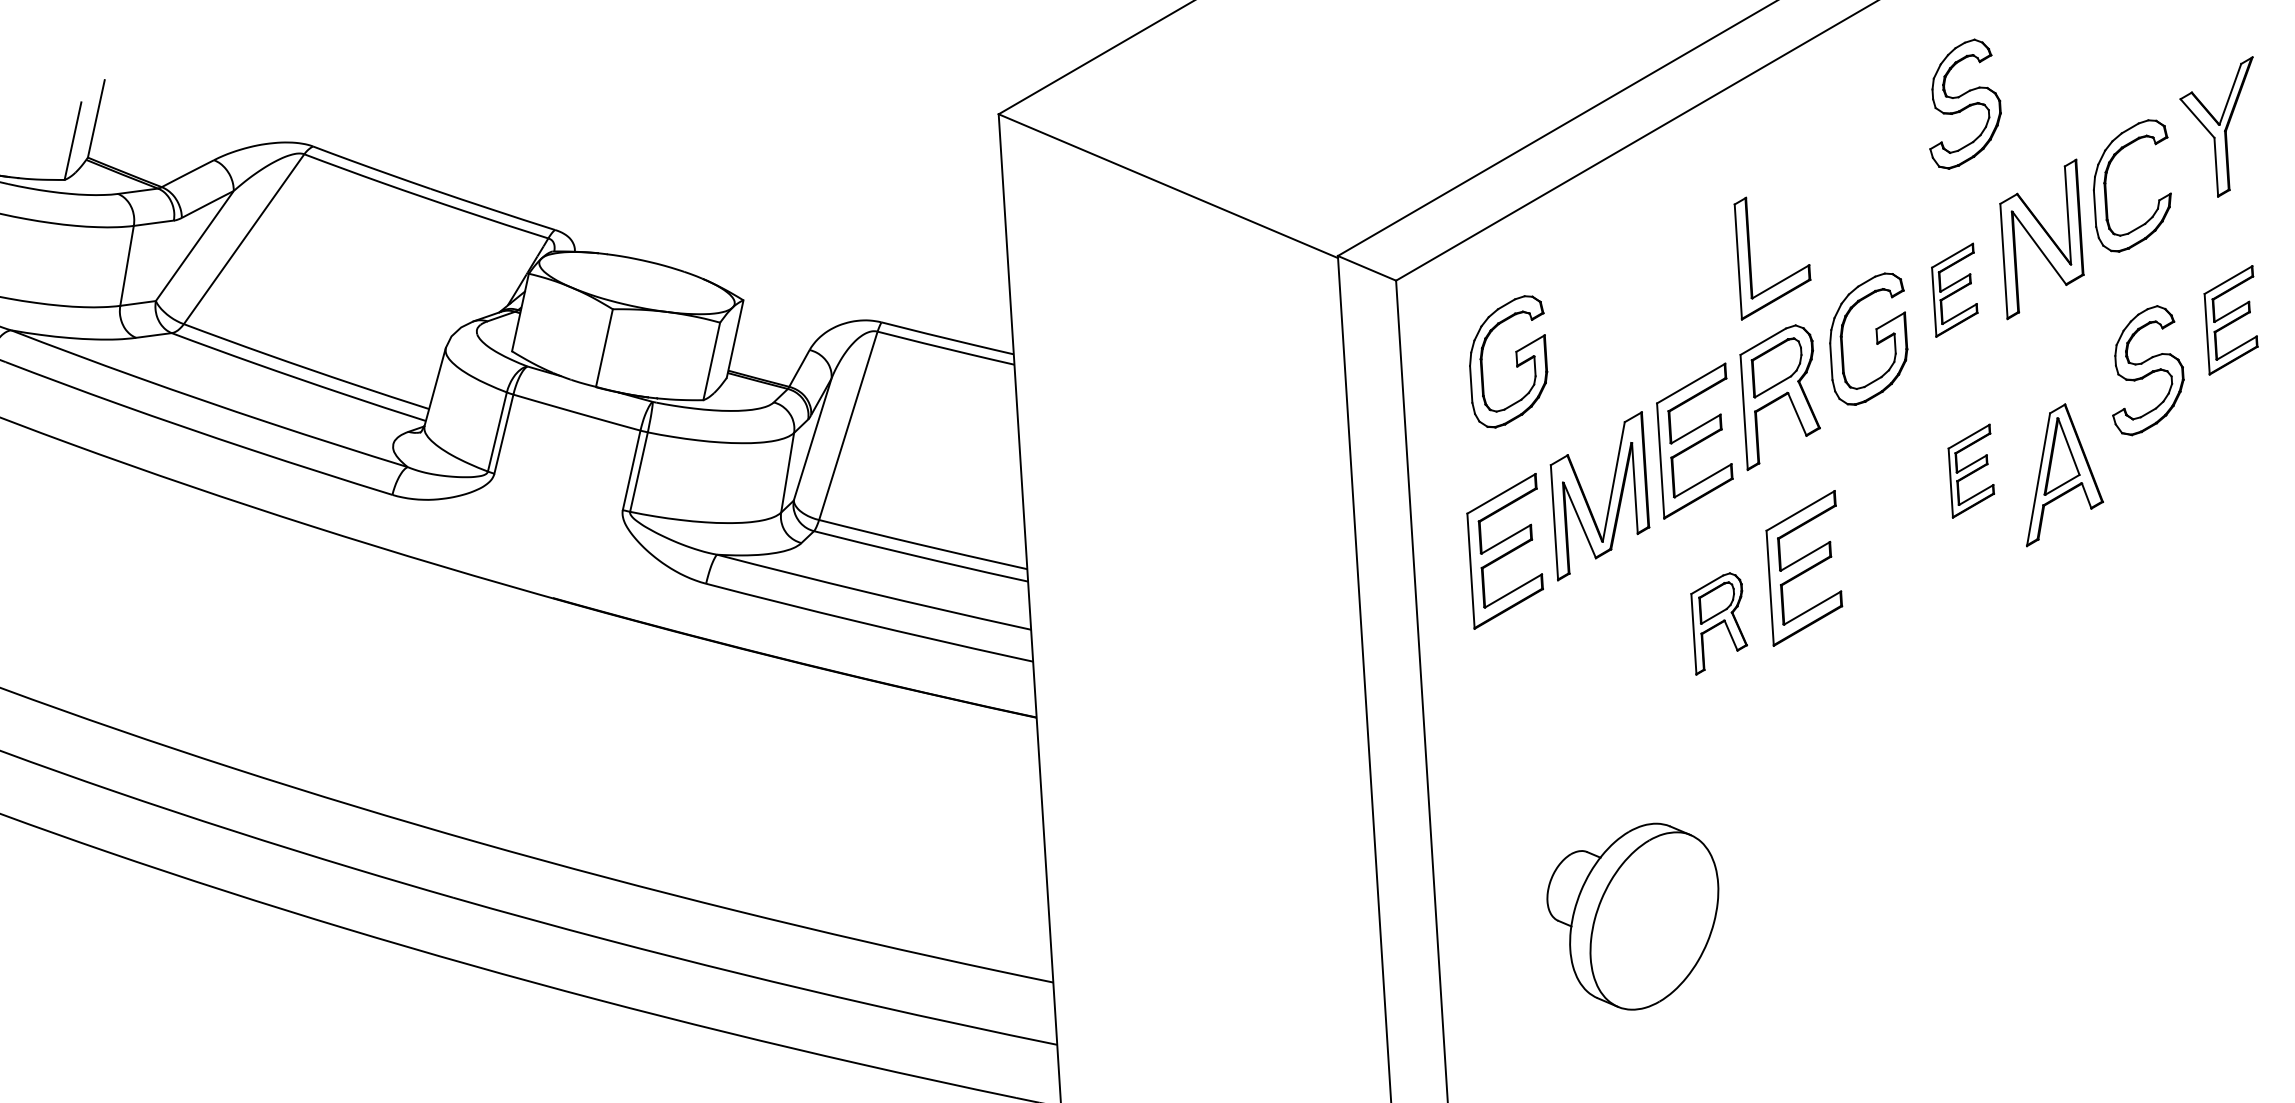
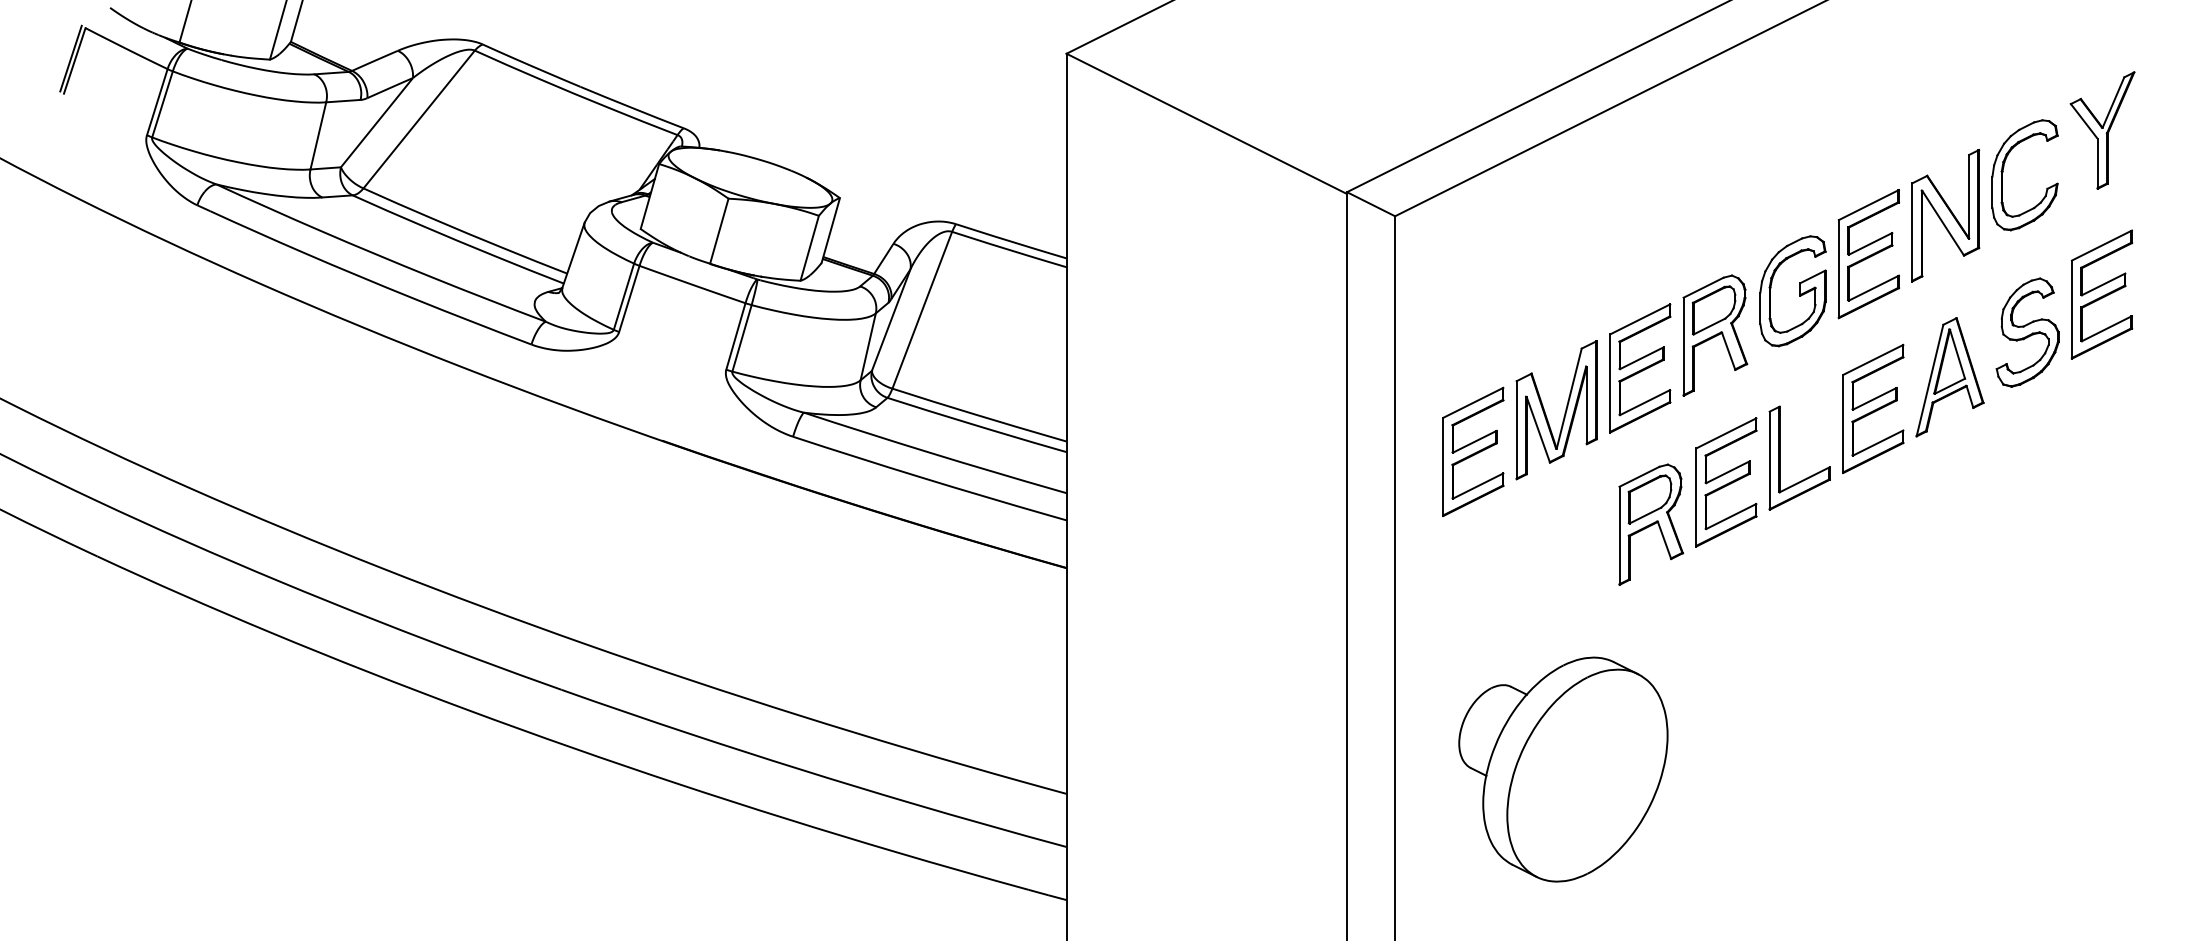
part: (1963, 103) -> (1886, 96), removed
part: (1750, 257) -> (1780, 457), moved
part: (1954, 290) -> (1868, 254), size x1.67
part: (2230, 320) -> (2101, 294), size x1.43
part: (1515, 361) -> (1492, 291), removed
part: (1971, 470) -> (1873, 408), size x1.67
part: (2061, 474) -> (1949, 377), moved
part: (1719, 623) -> (1651, 524), size x1.43
part: (1634, 917) -> (1563, 769), size x1.43

